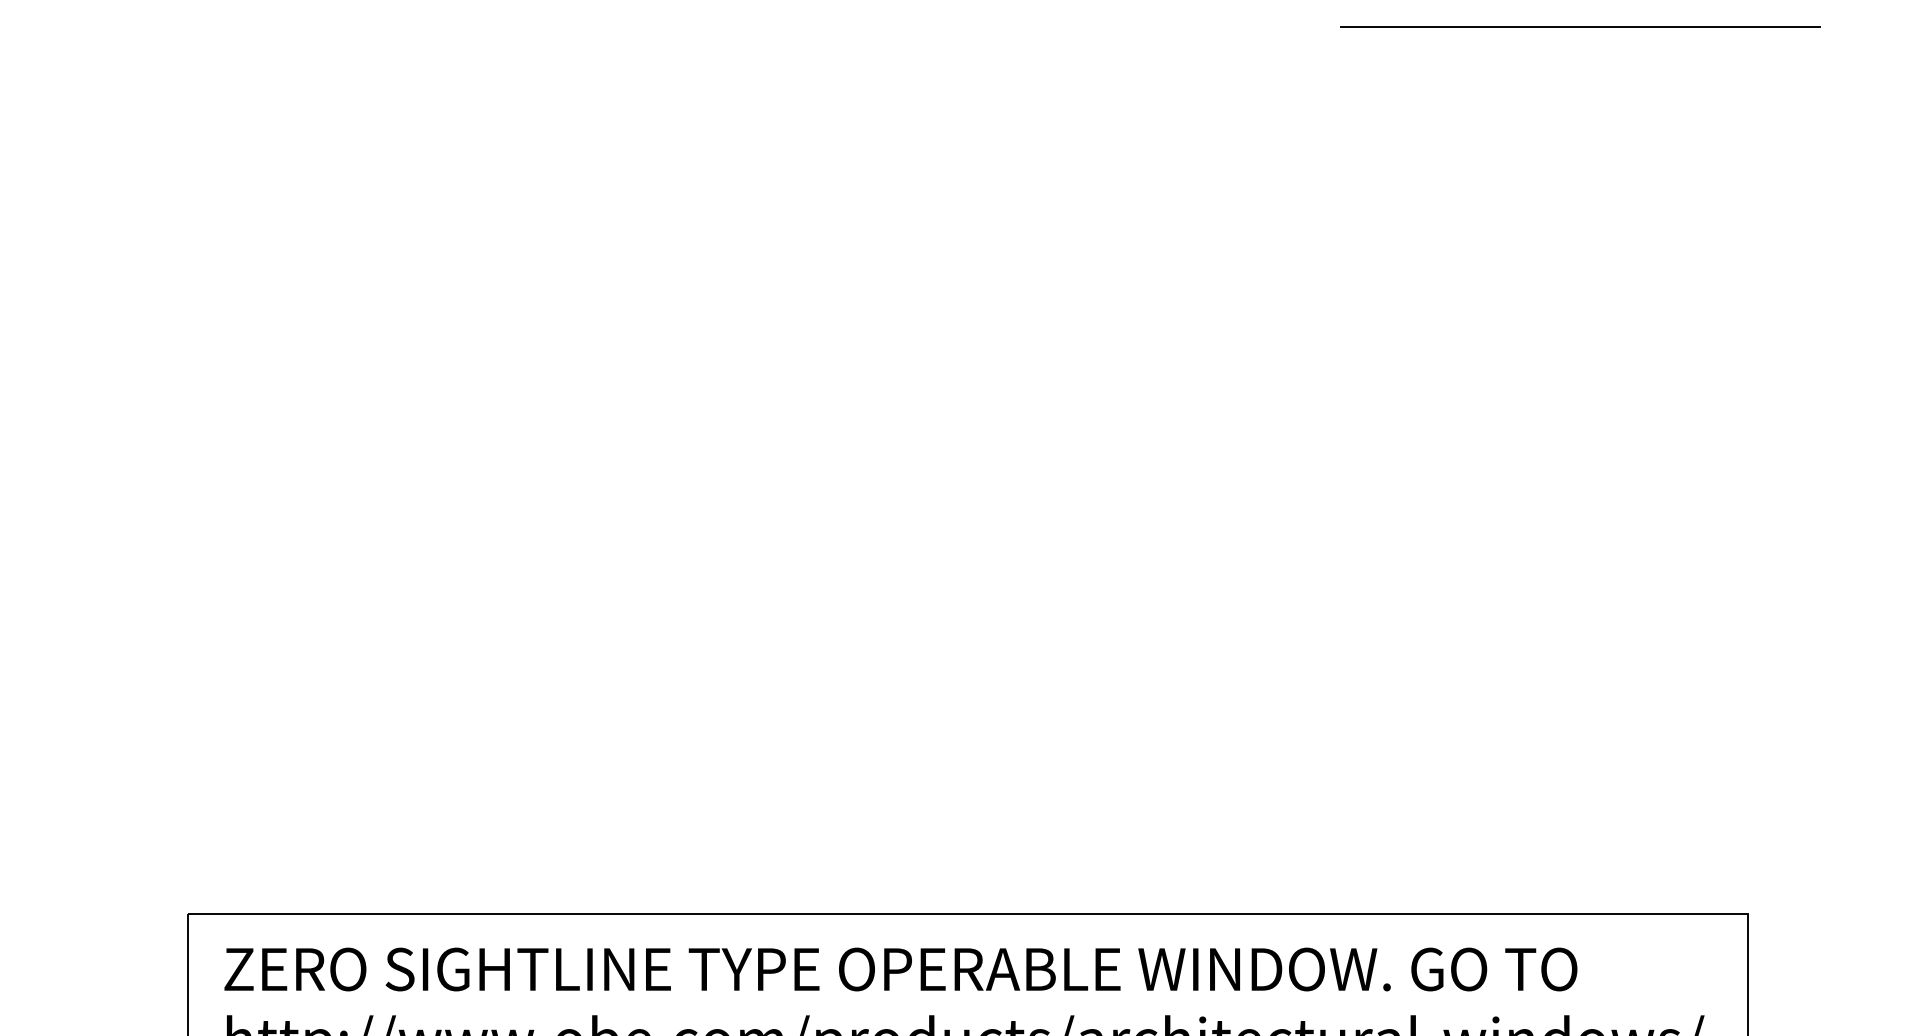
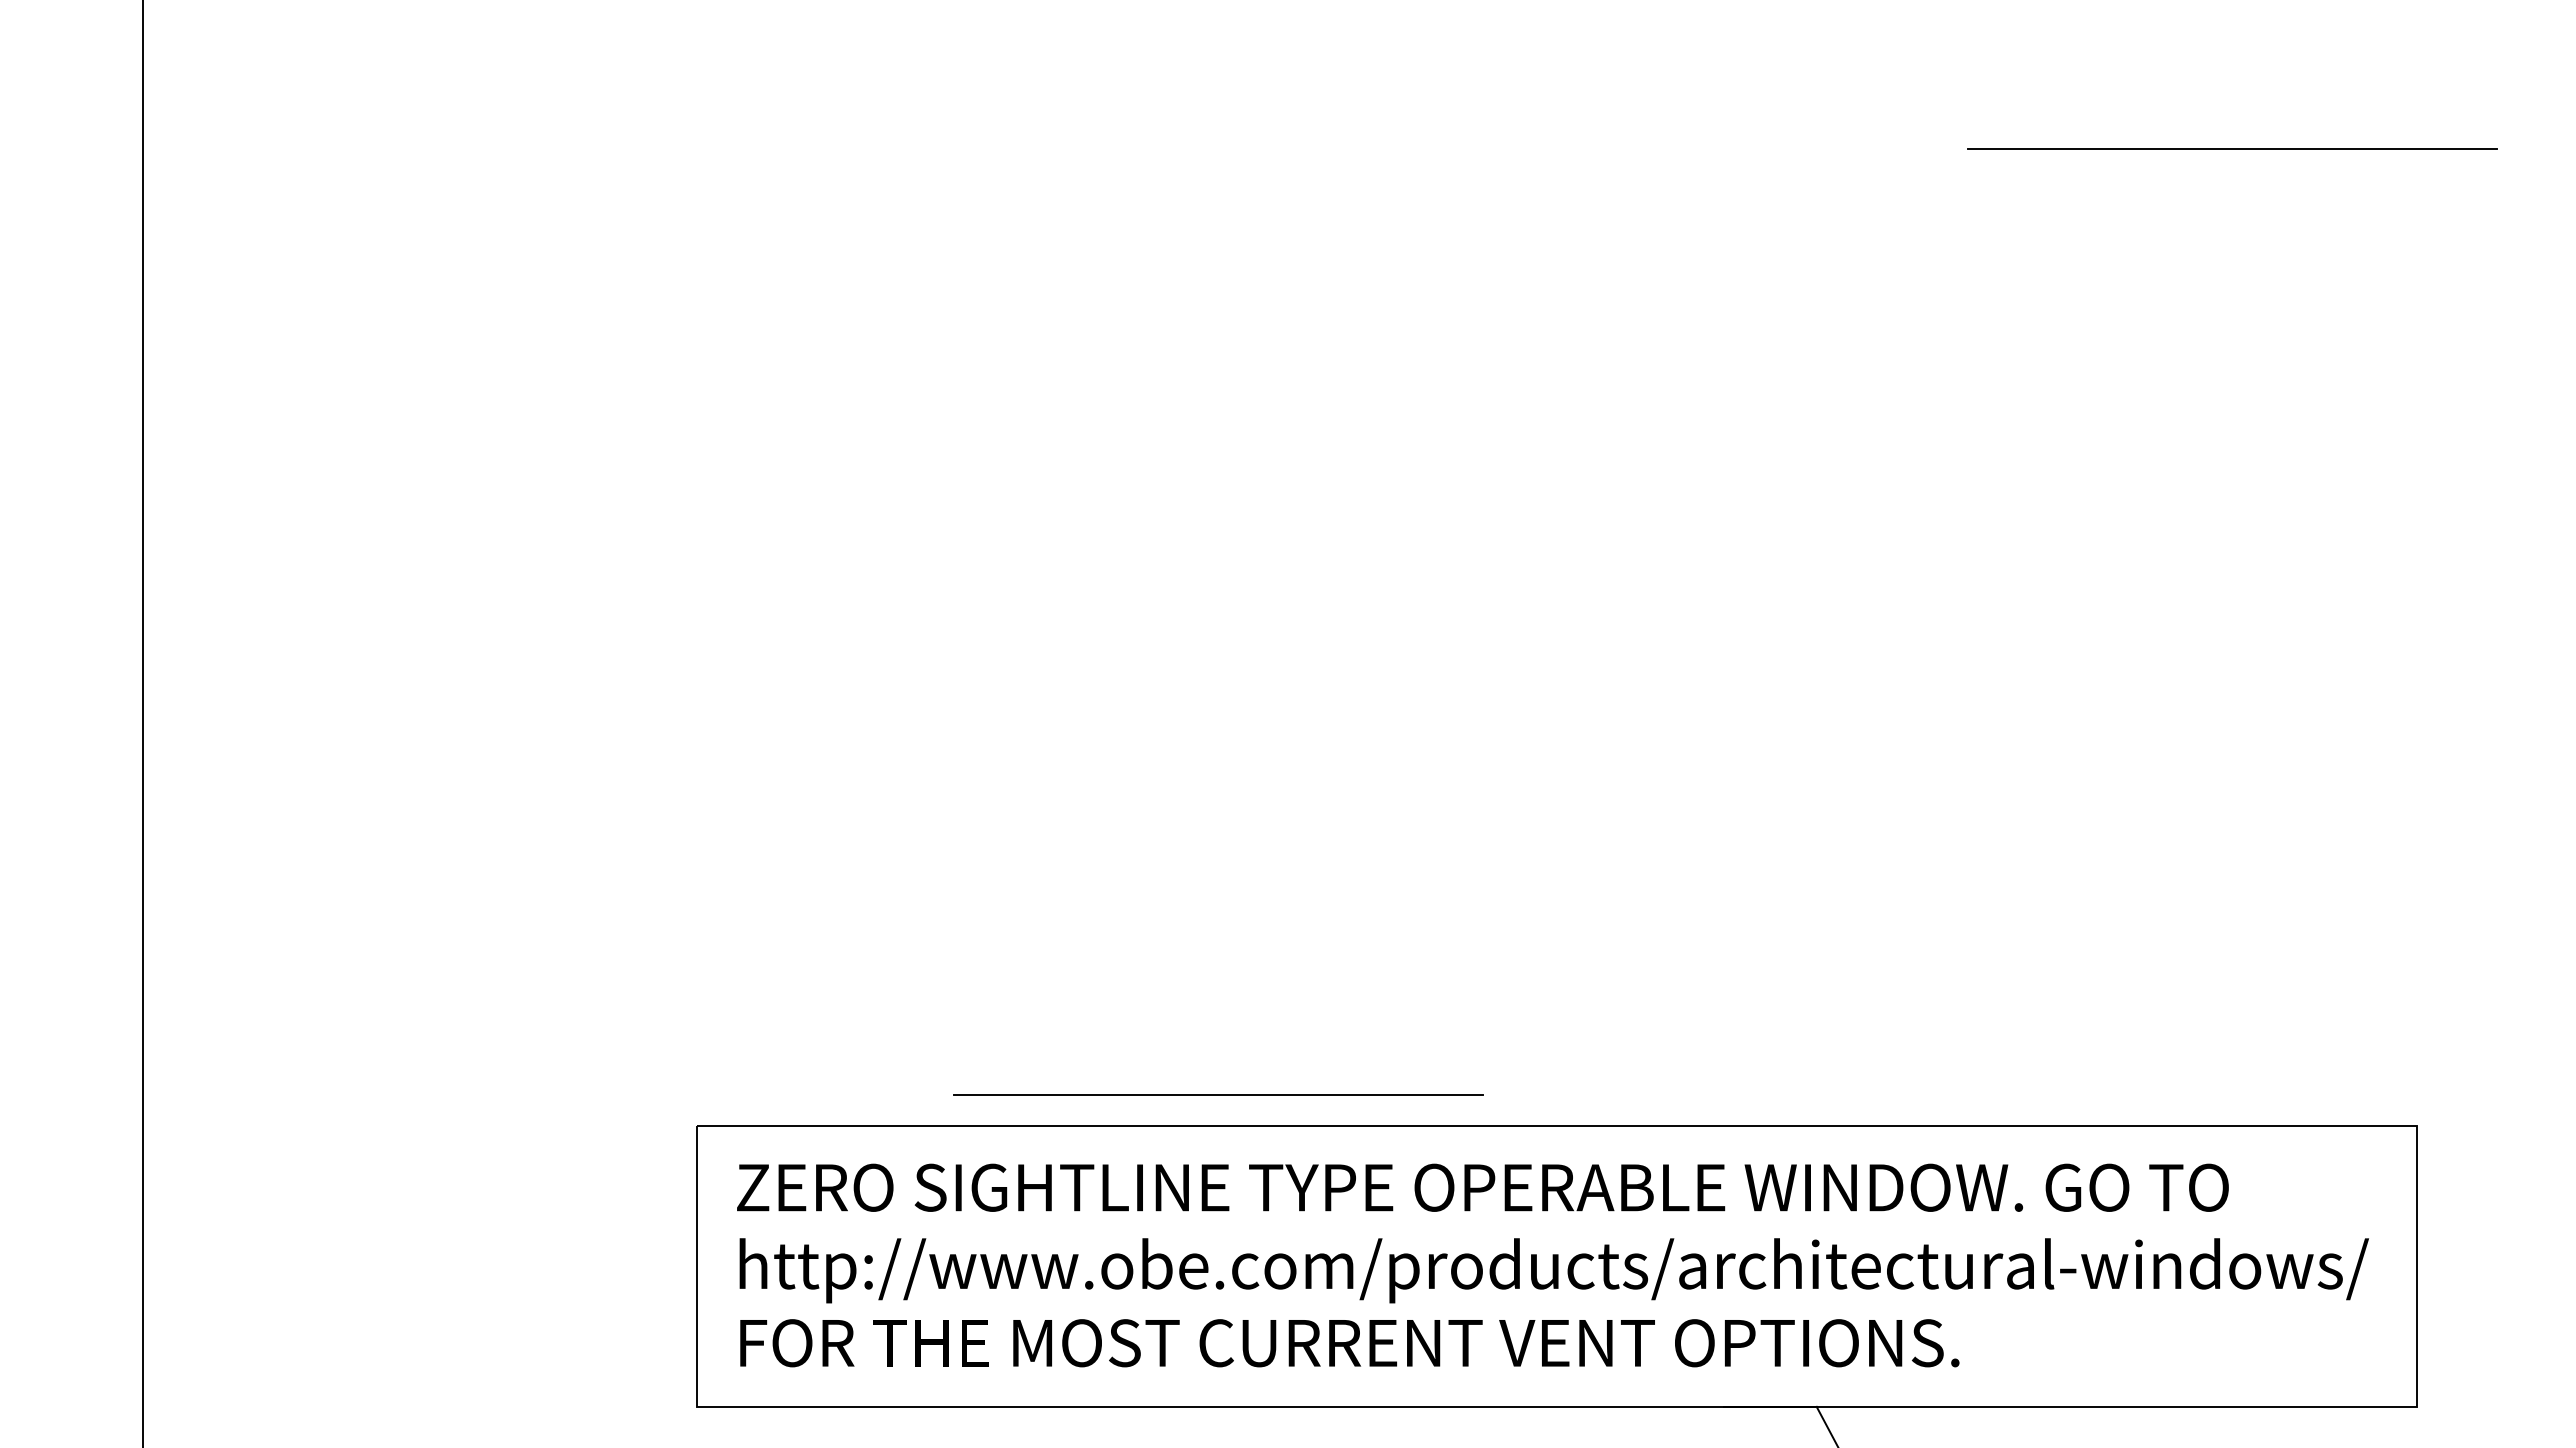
line: (661, 884) -> (1218, 1094), added

